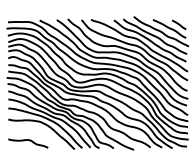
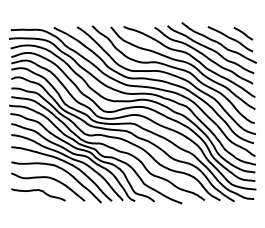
curve: (37, 132) -> (51, 179), added

